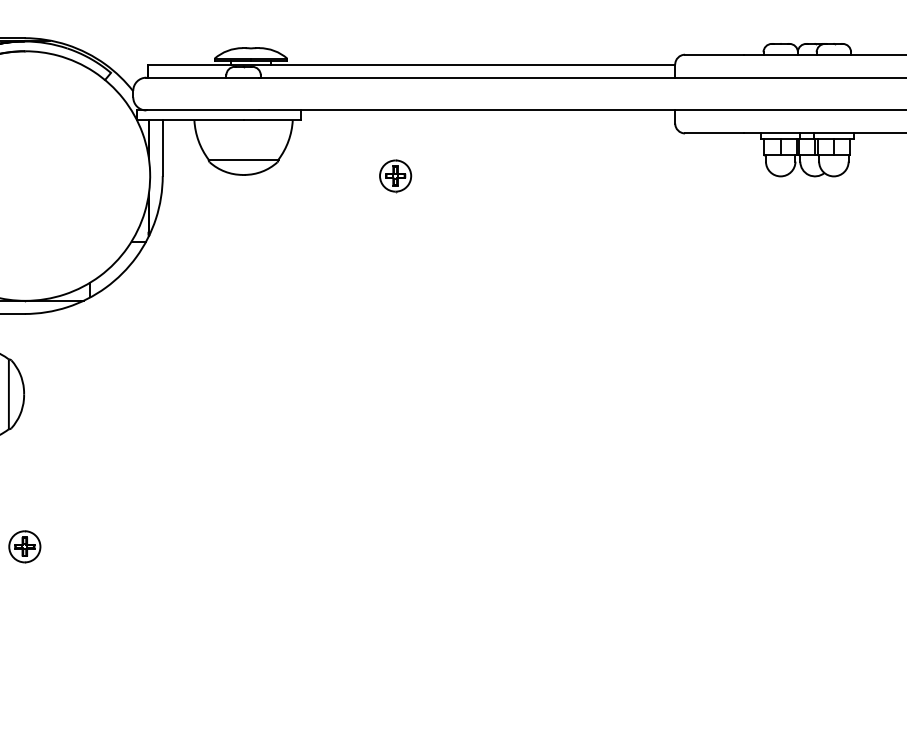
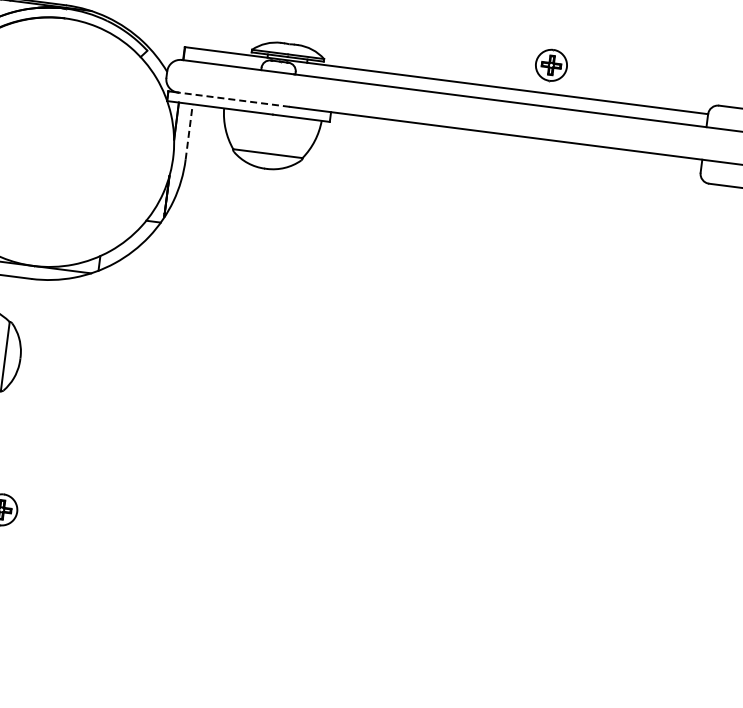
line: (202, 110) -> (233, 99), solid -> dashed
line: (162, 148) -> (188, 132), solid -> dashed
part: (395, 176) -> (551, 65), moved

